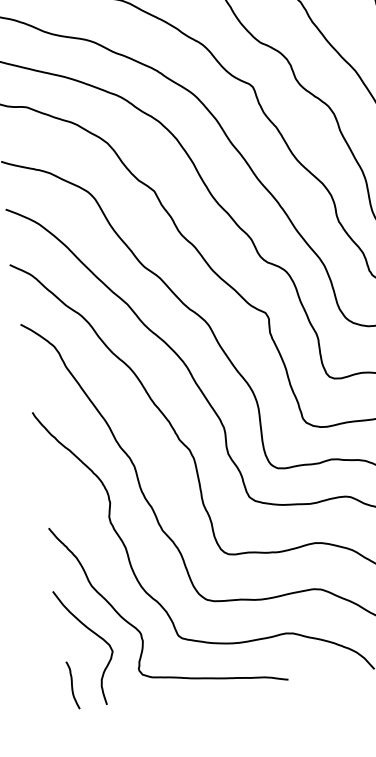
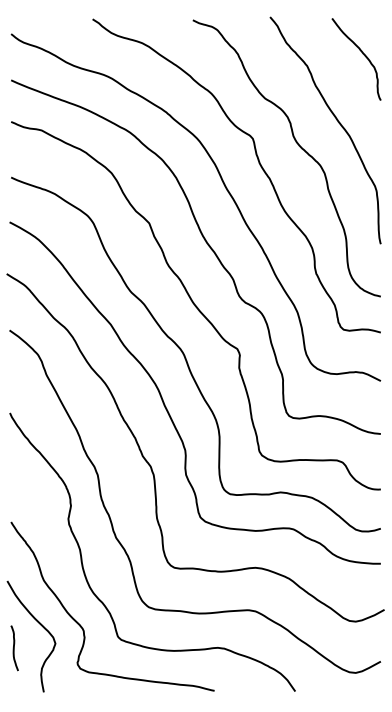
curve: (72, 685) -> (14, 648), moved

